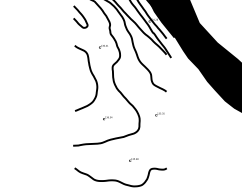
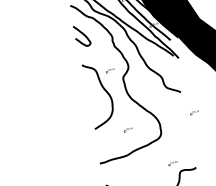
part: (103, 46) -> (110, 70), moved
part: (159, 114) -> (194, 112), moved
part: (133, 159) -> (172, 163), moved

